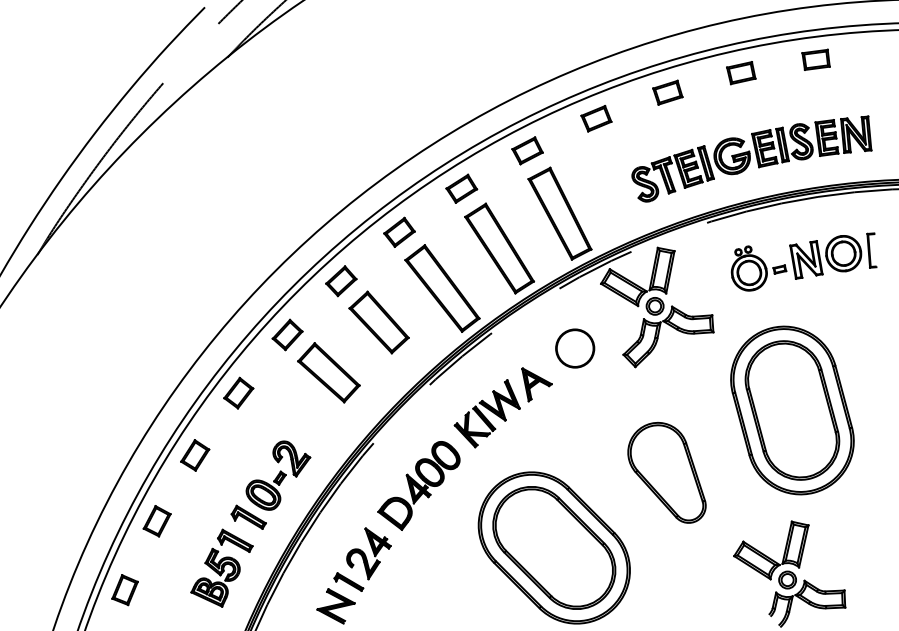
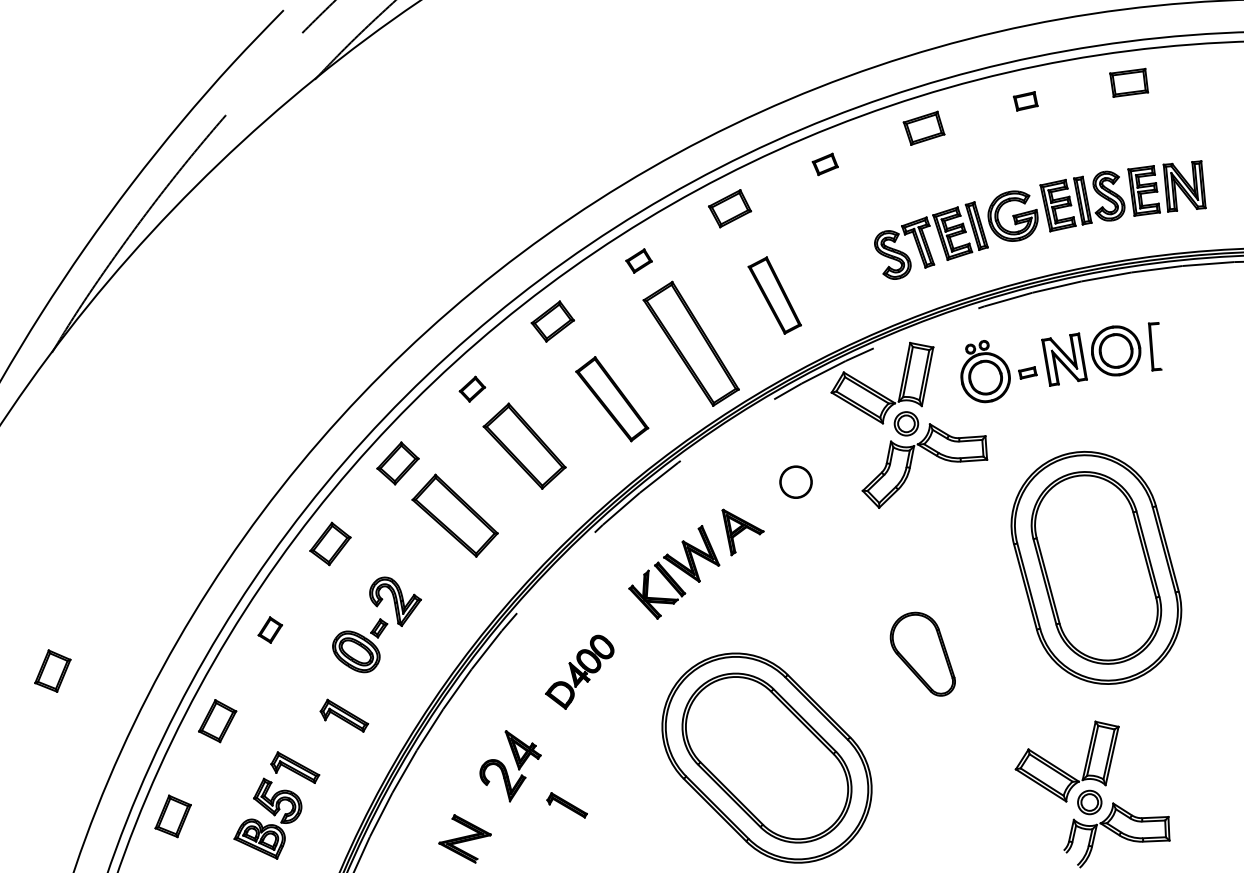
part: (741, 73) -> (1025, 101), size x0.6
part: (596, 118) -> (825, 163), size x0.6
part: (461, 188) -> (638, 260), size x0.6
part: (559, 213) -> (774, 295), size x0.6
part: (803, 261) -> (1060, 361), moved
part: (341, 281) -> (472, 389), size x0.6
part: (442, 288) -> (612, 399), size x0.7
circle: (575, 348) -> (796, 482), size x0.6
part: (195, 455) -> (270, 630), size x0.6
part: (666, 472) -> (922, 653), size x0.6
part: (278, 475) -> (377, 624), moved
part: (37, 485) -> (52, 671), added
part: (418, 485) -> (579, 671), size x0.6
part: (221, 567) -> (276, 804), moved
part: (348, 581) -> (566, 804), moved

